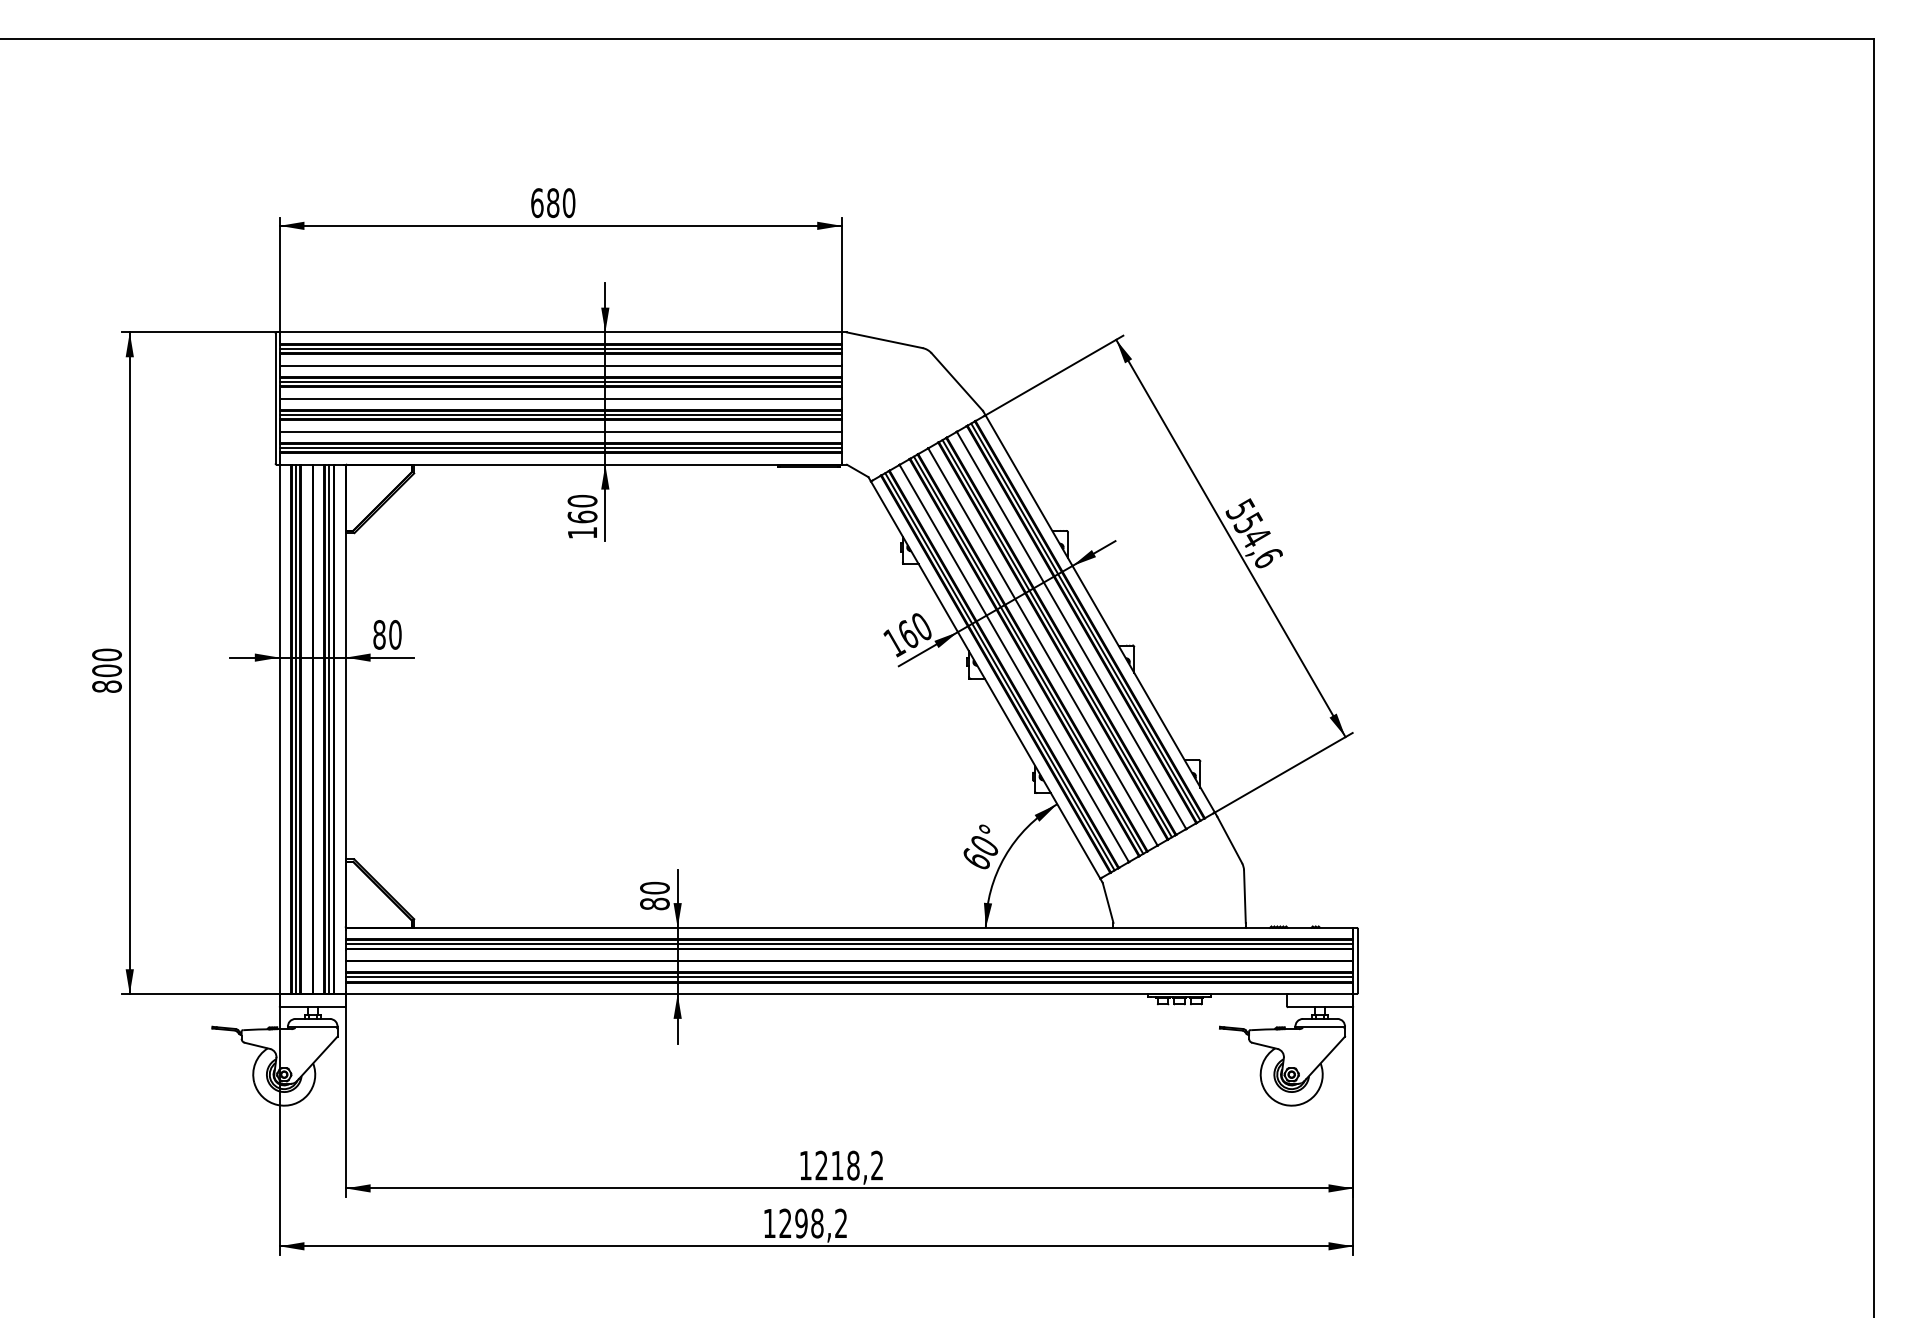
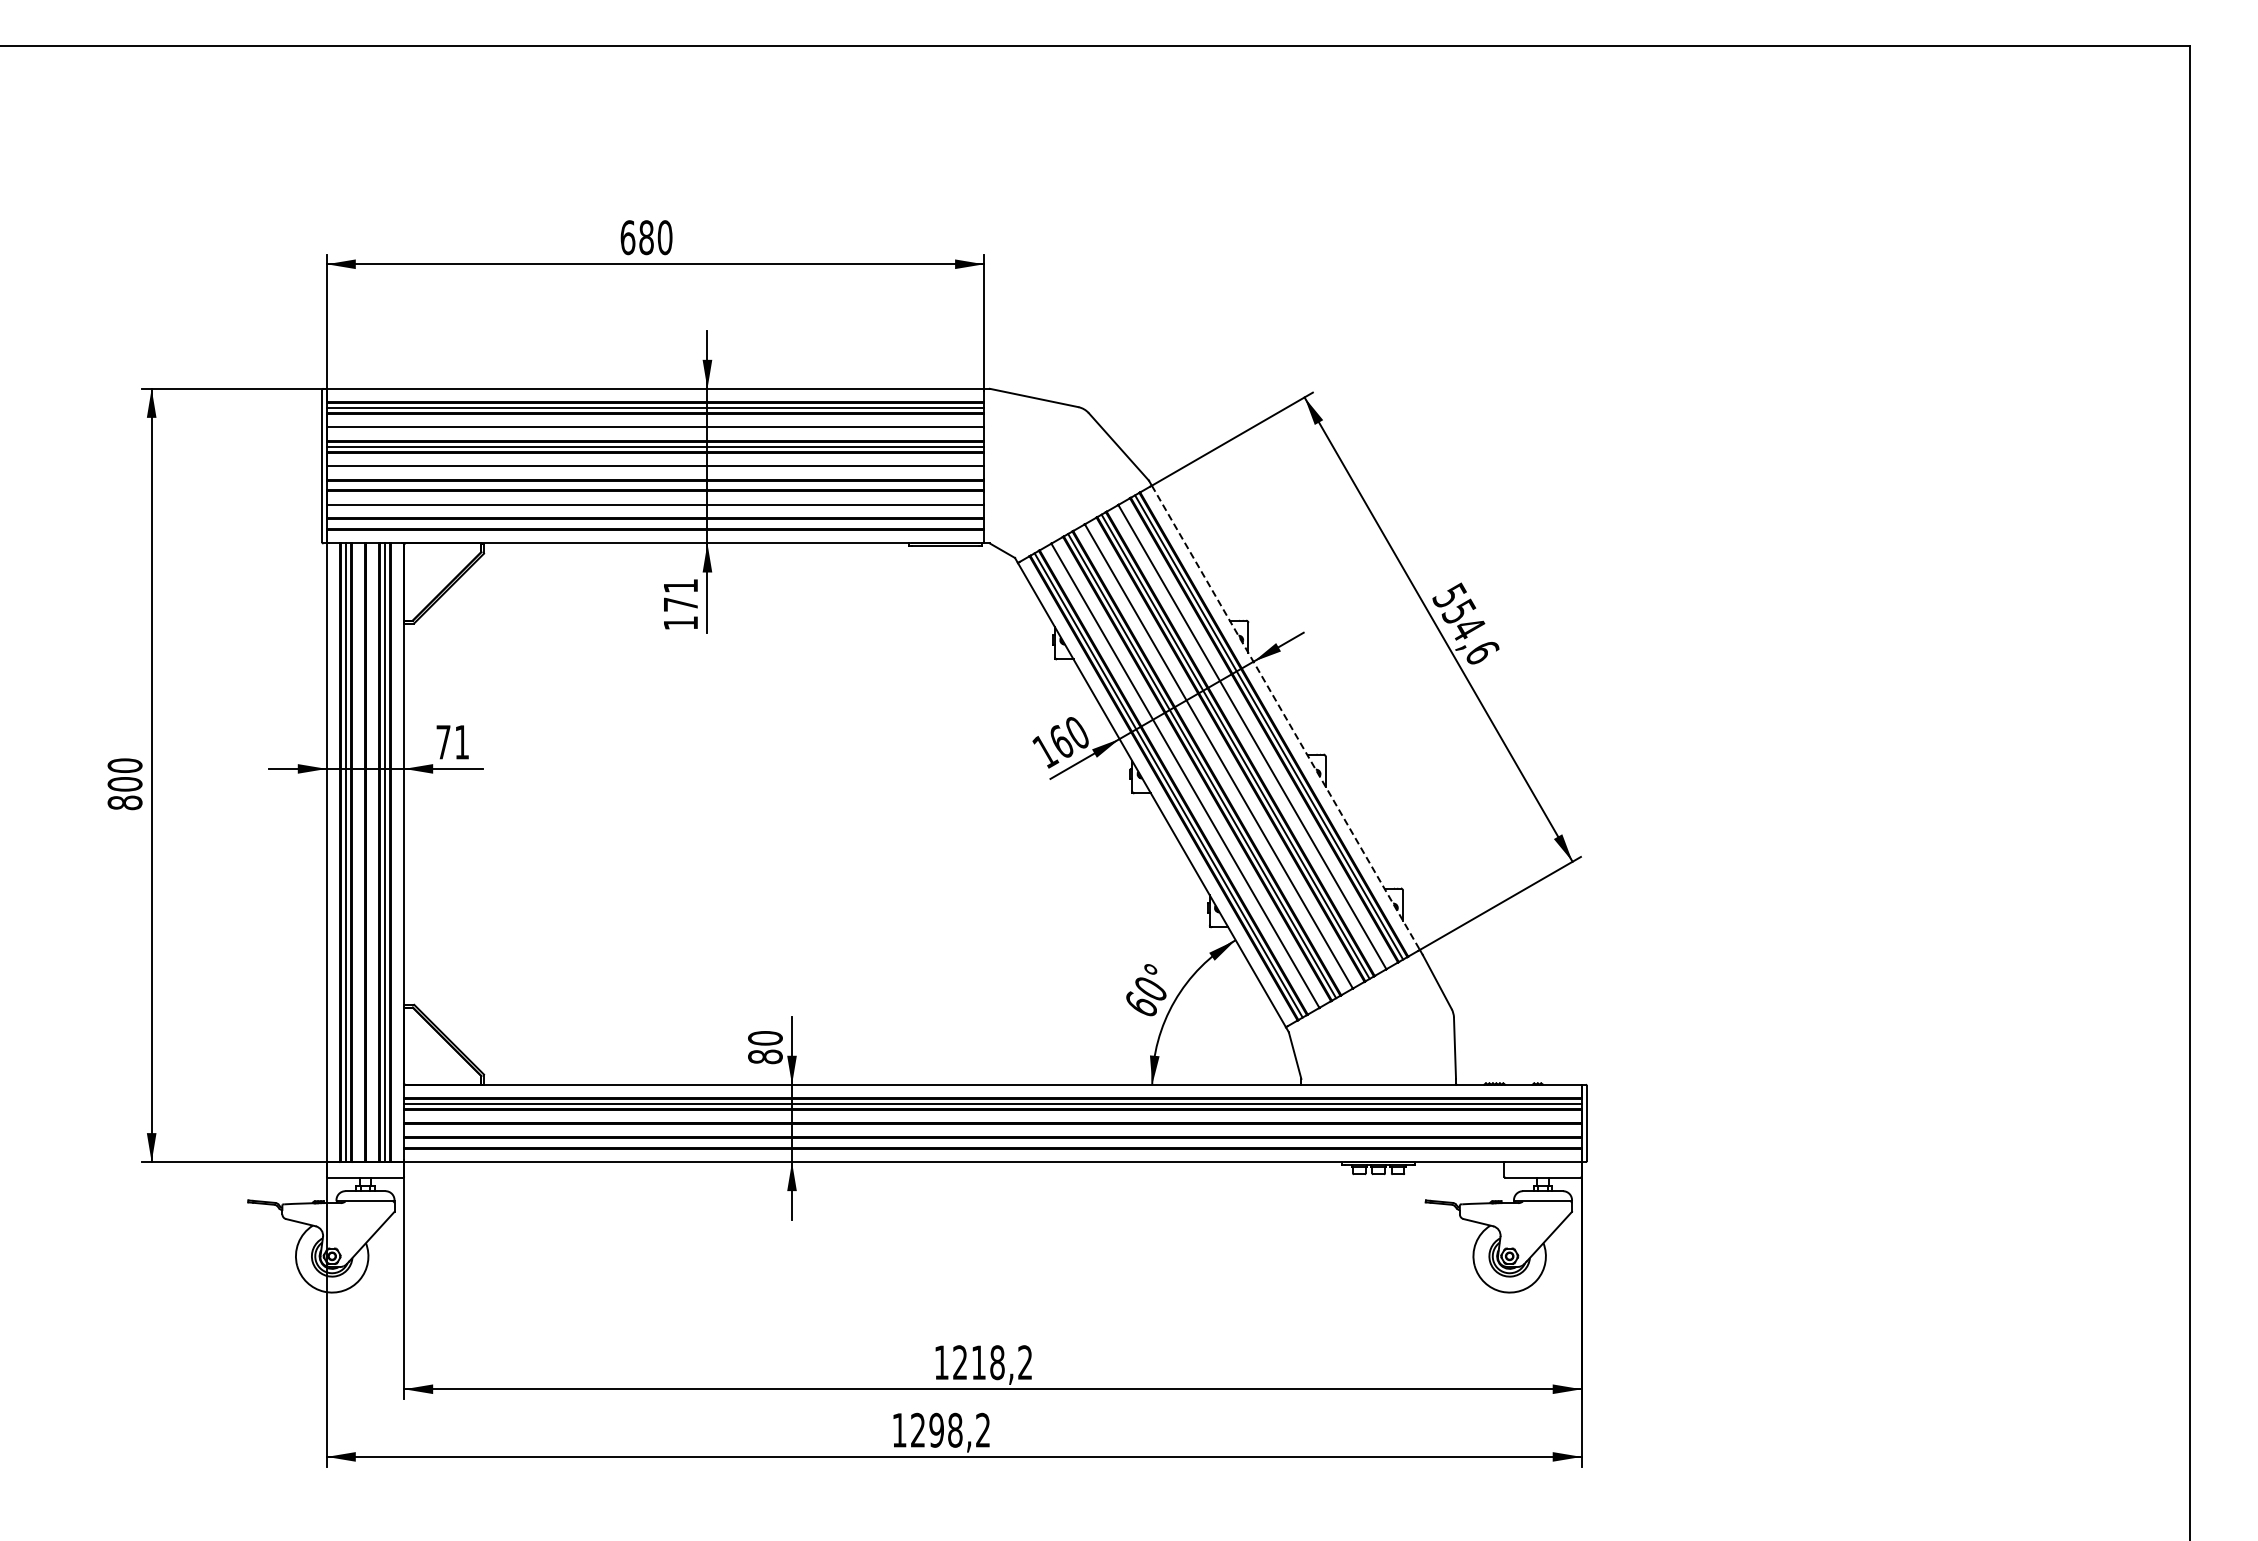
line: (560, 415) -> (655, 485), removed
line: (560, 448) -> (655, 524), removed
text: (582, 508) -> (680, 594), 160 -> 171
line: (1100, 614) -> (1286, 718), solid -> dashed
text: (387, 634) -> (452, 741), 80 -> 71
line: (849, 977) -> (992, 1142), removed

